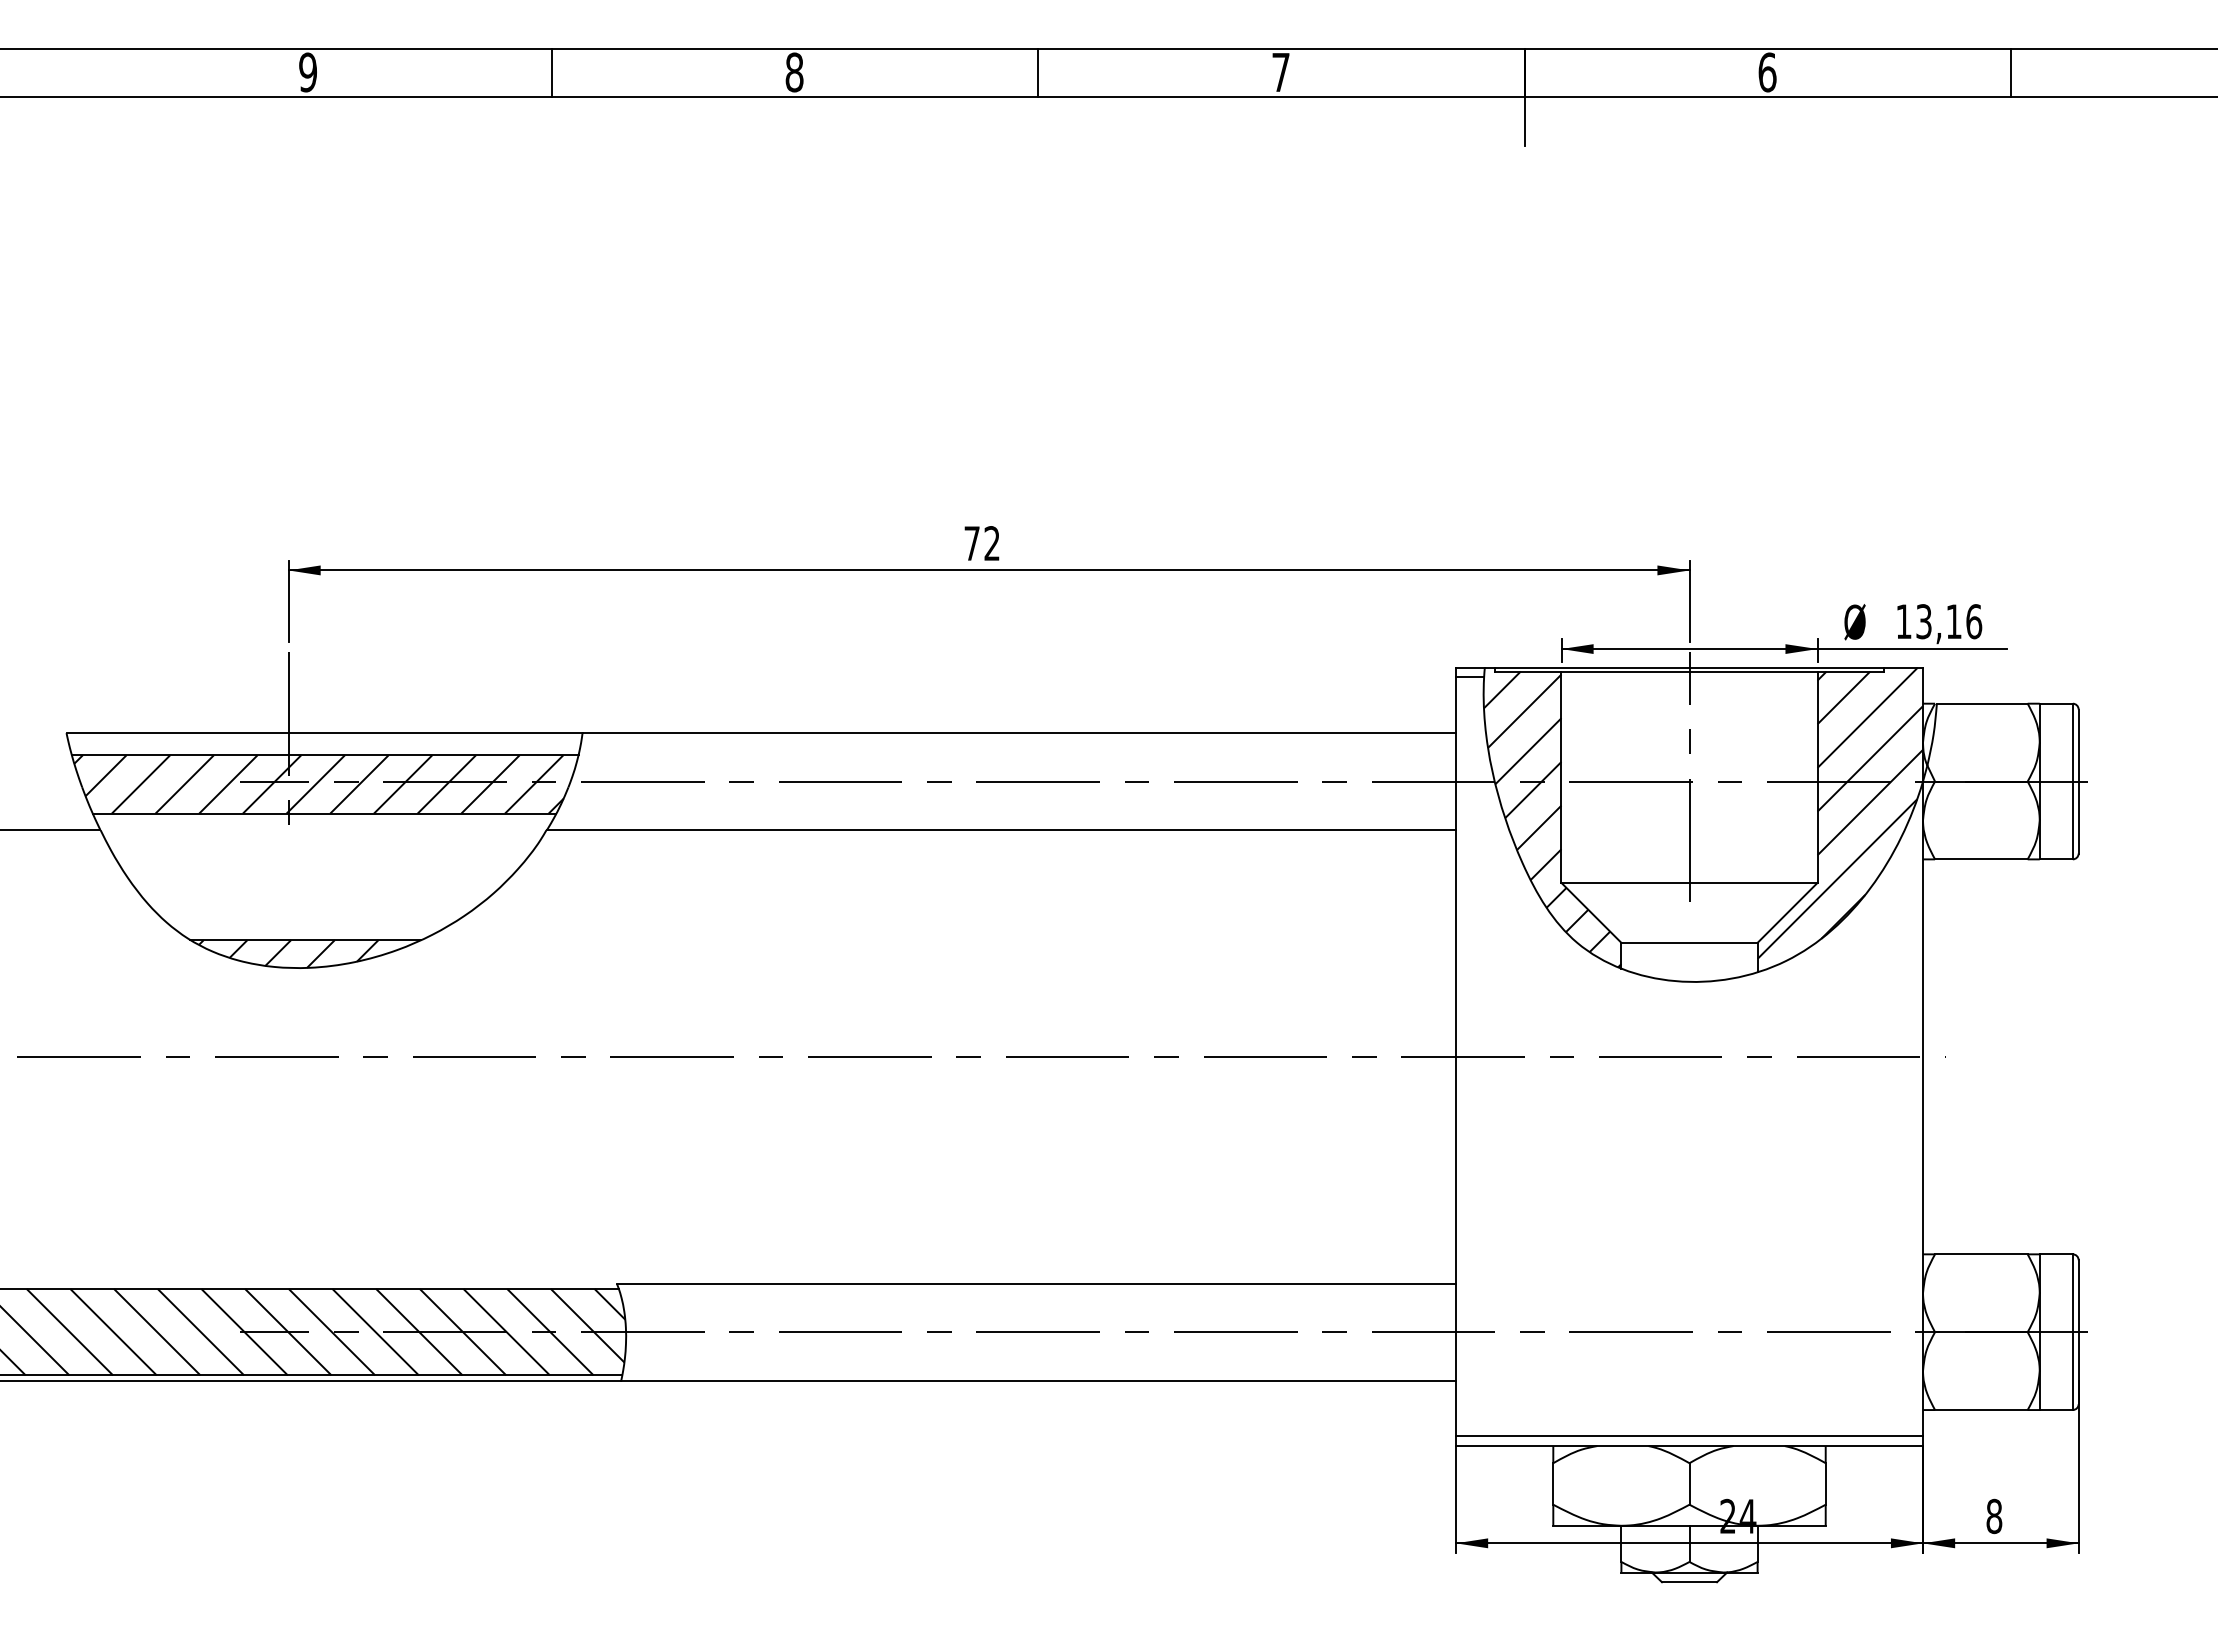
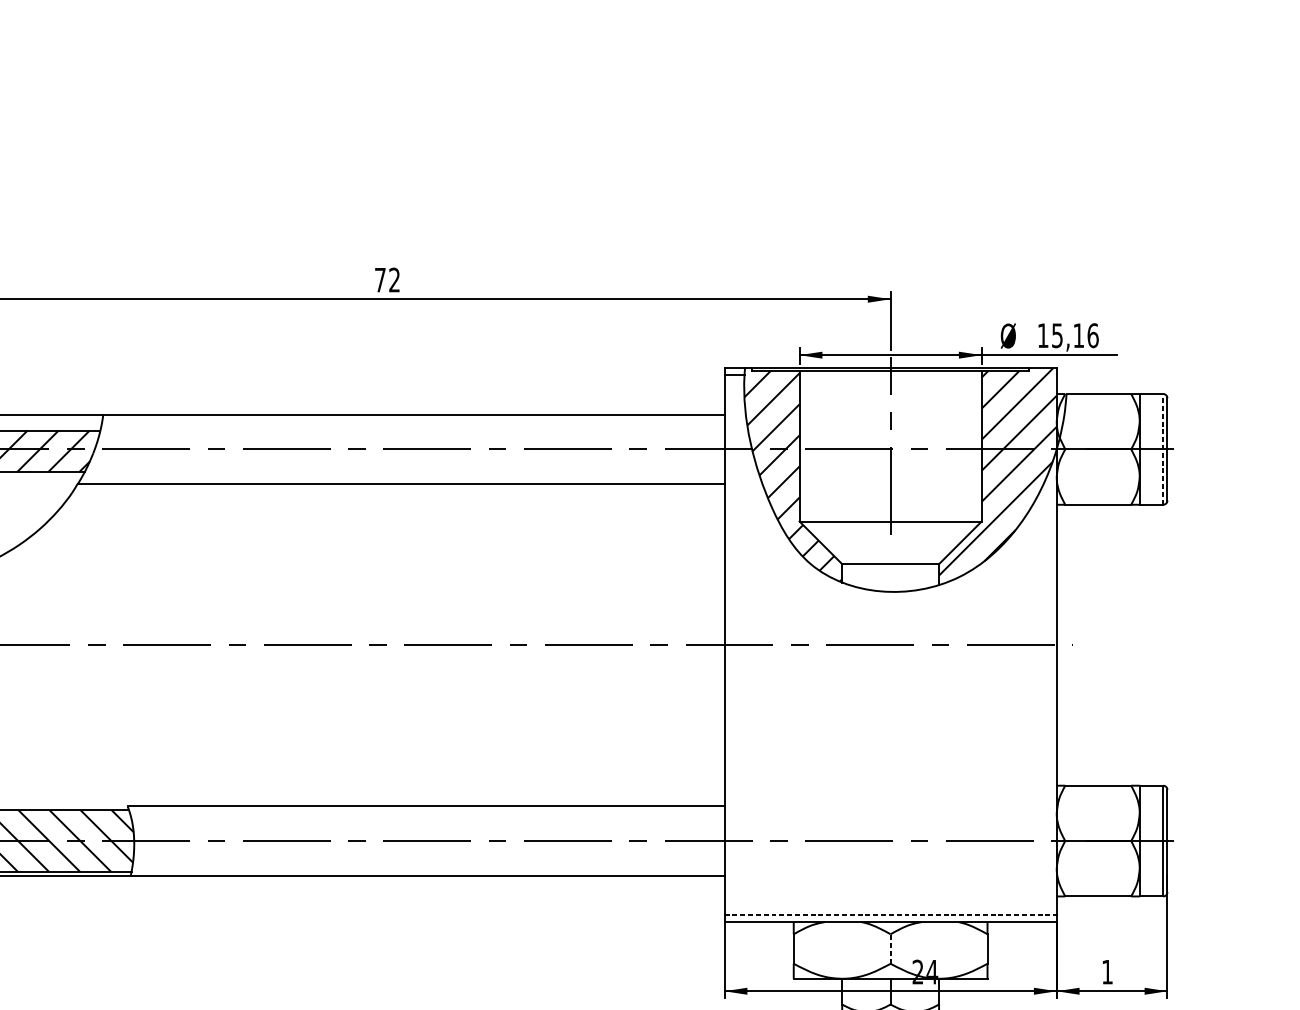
text: (1924, 621) -> (1057, 335), 13,16 -> 15,16
line: (2072, 781) -> (1163, 449), solid -> dashed
line: (1690, 1436) -> (891, 915), solid -> dashed
line: (1689, 1483) -> (890, 948), solid -> dashed
text: (1994, 1516) -> (1107, 972), 8 -> 1

